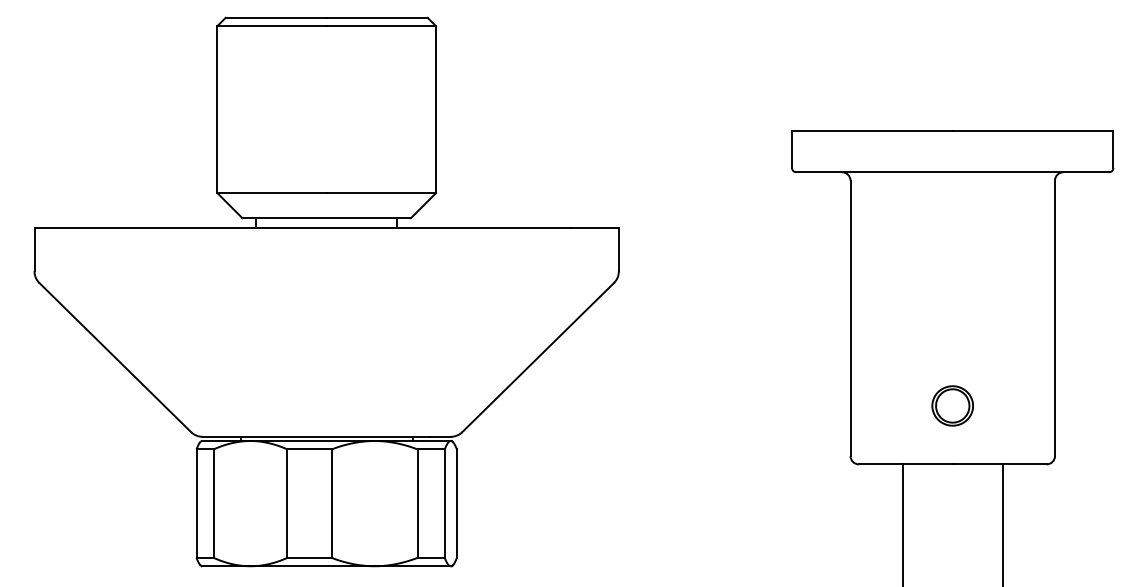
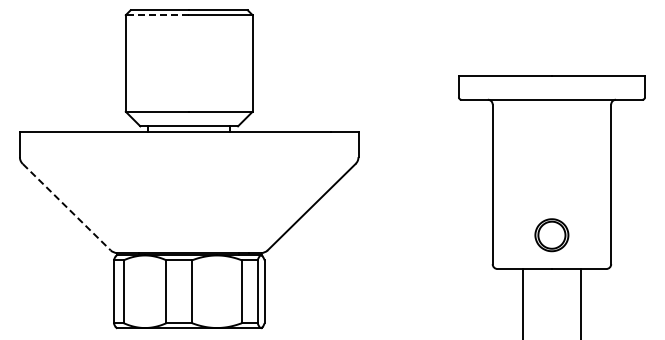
line: (271, 26) -> (157, 15), solid -> dashed
line: (114, 358) -> (66, 207), solid -> dashed
part: (951, 404) -> (551, 234), size x1.4

